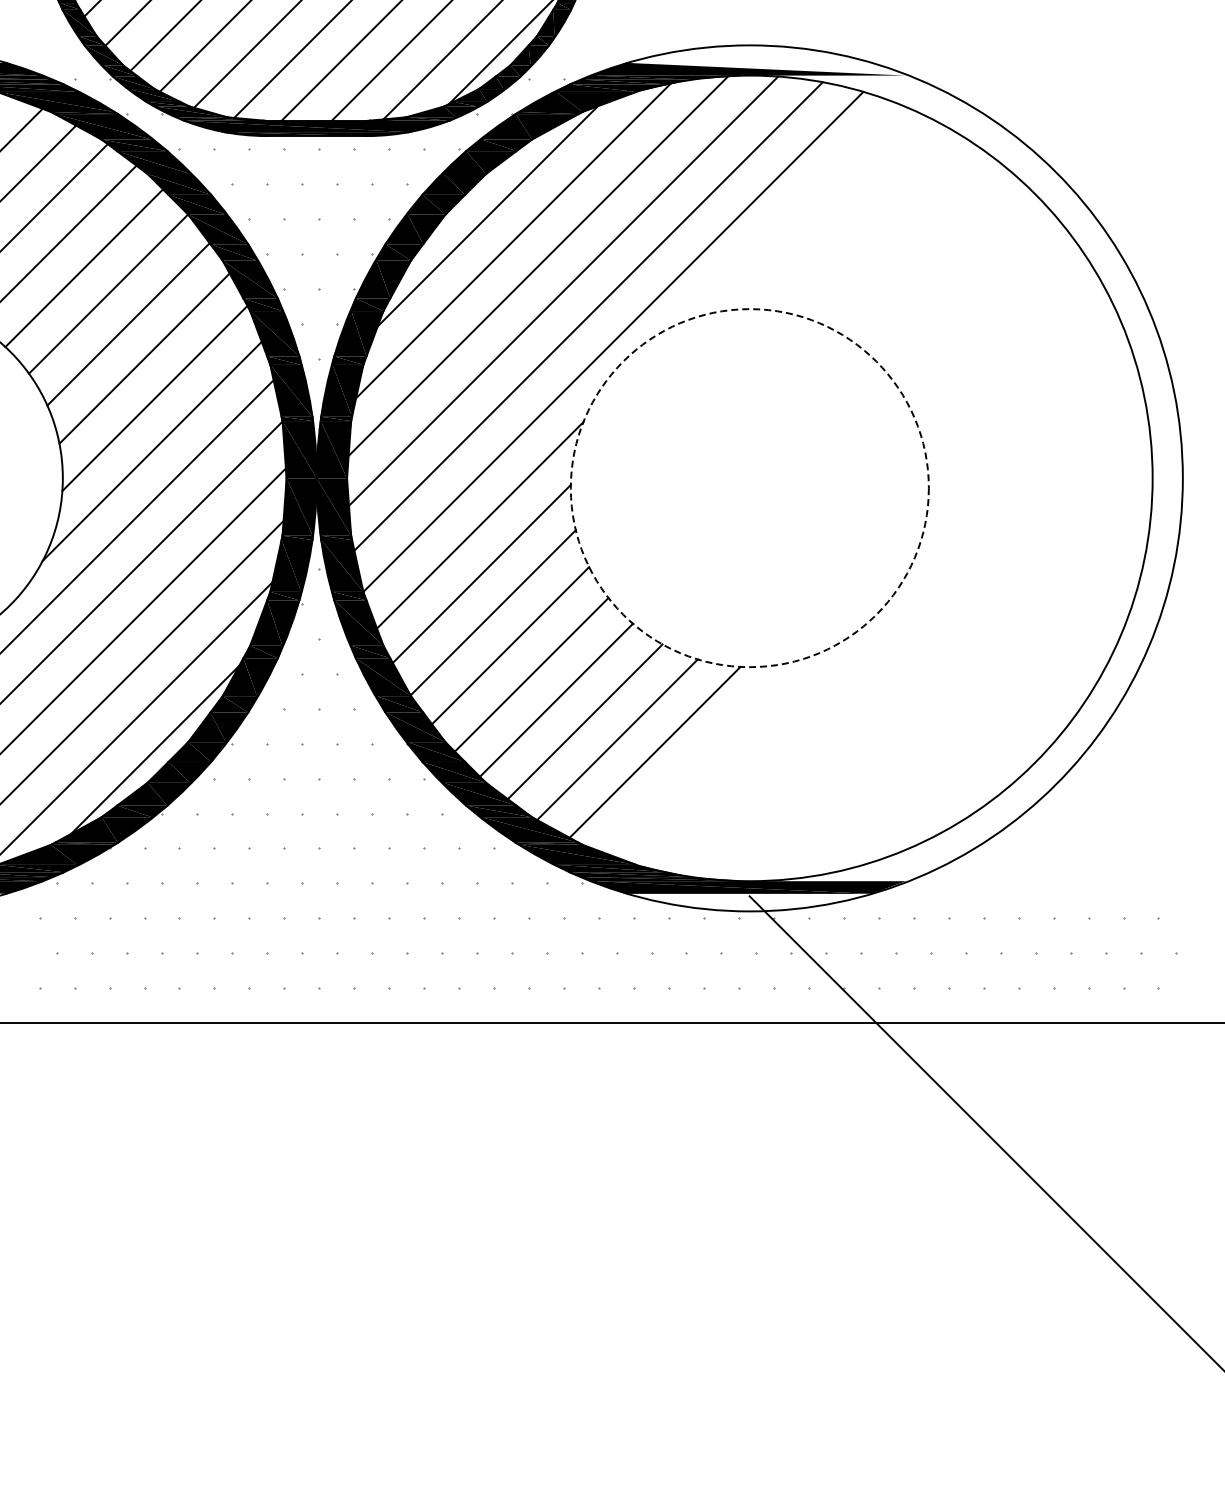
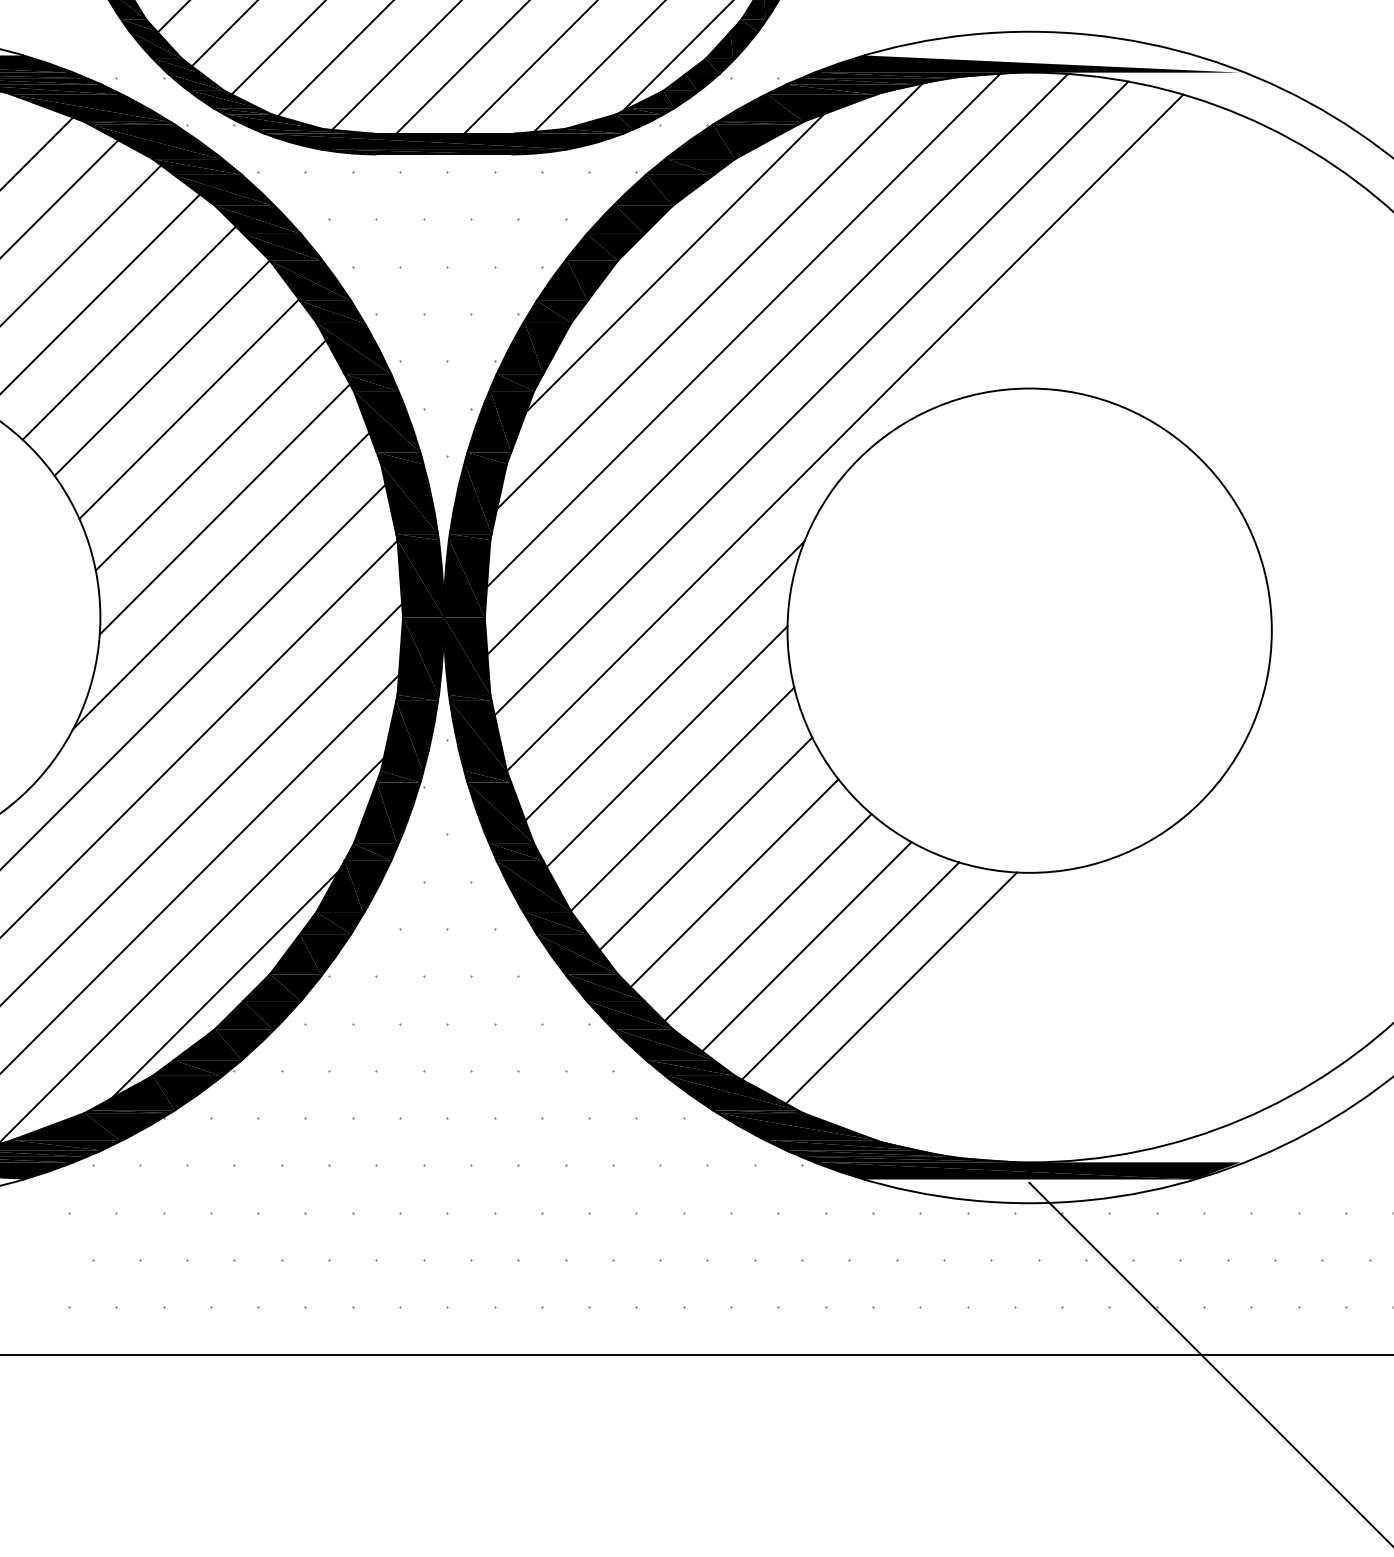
circle: (749, 488) -> (1029, 631), dashed -> solid

